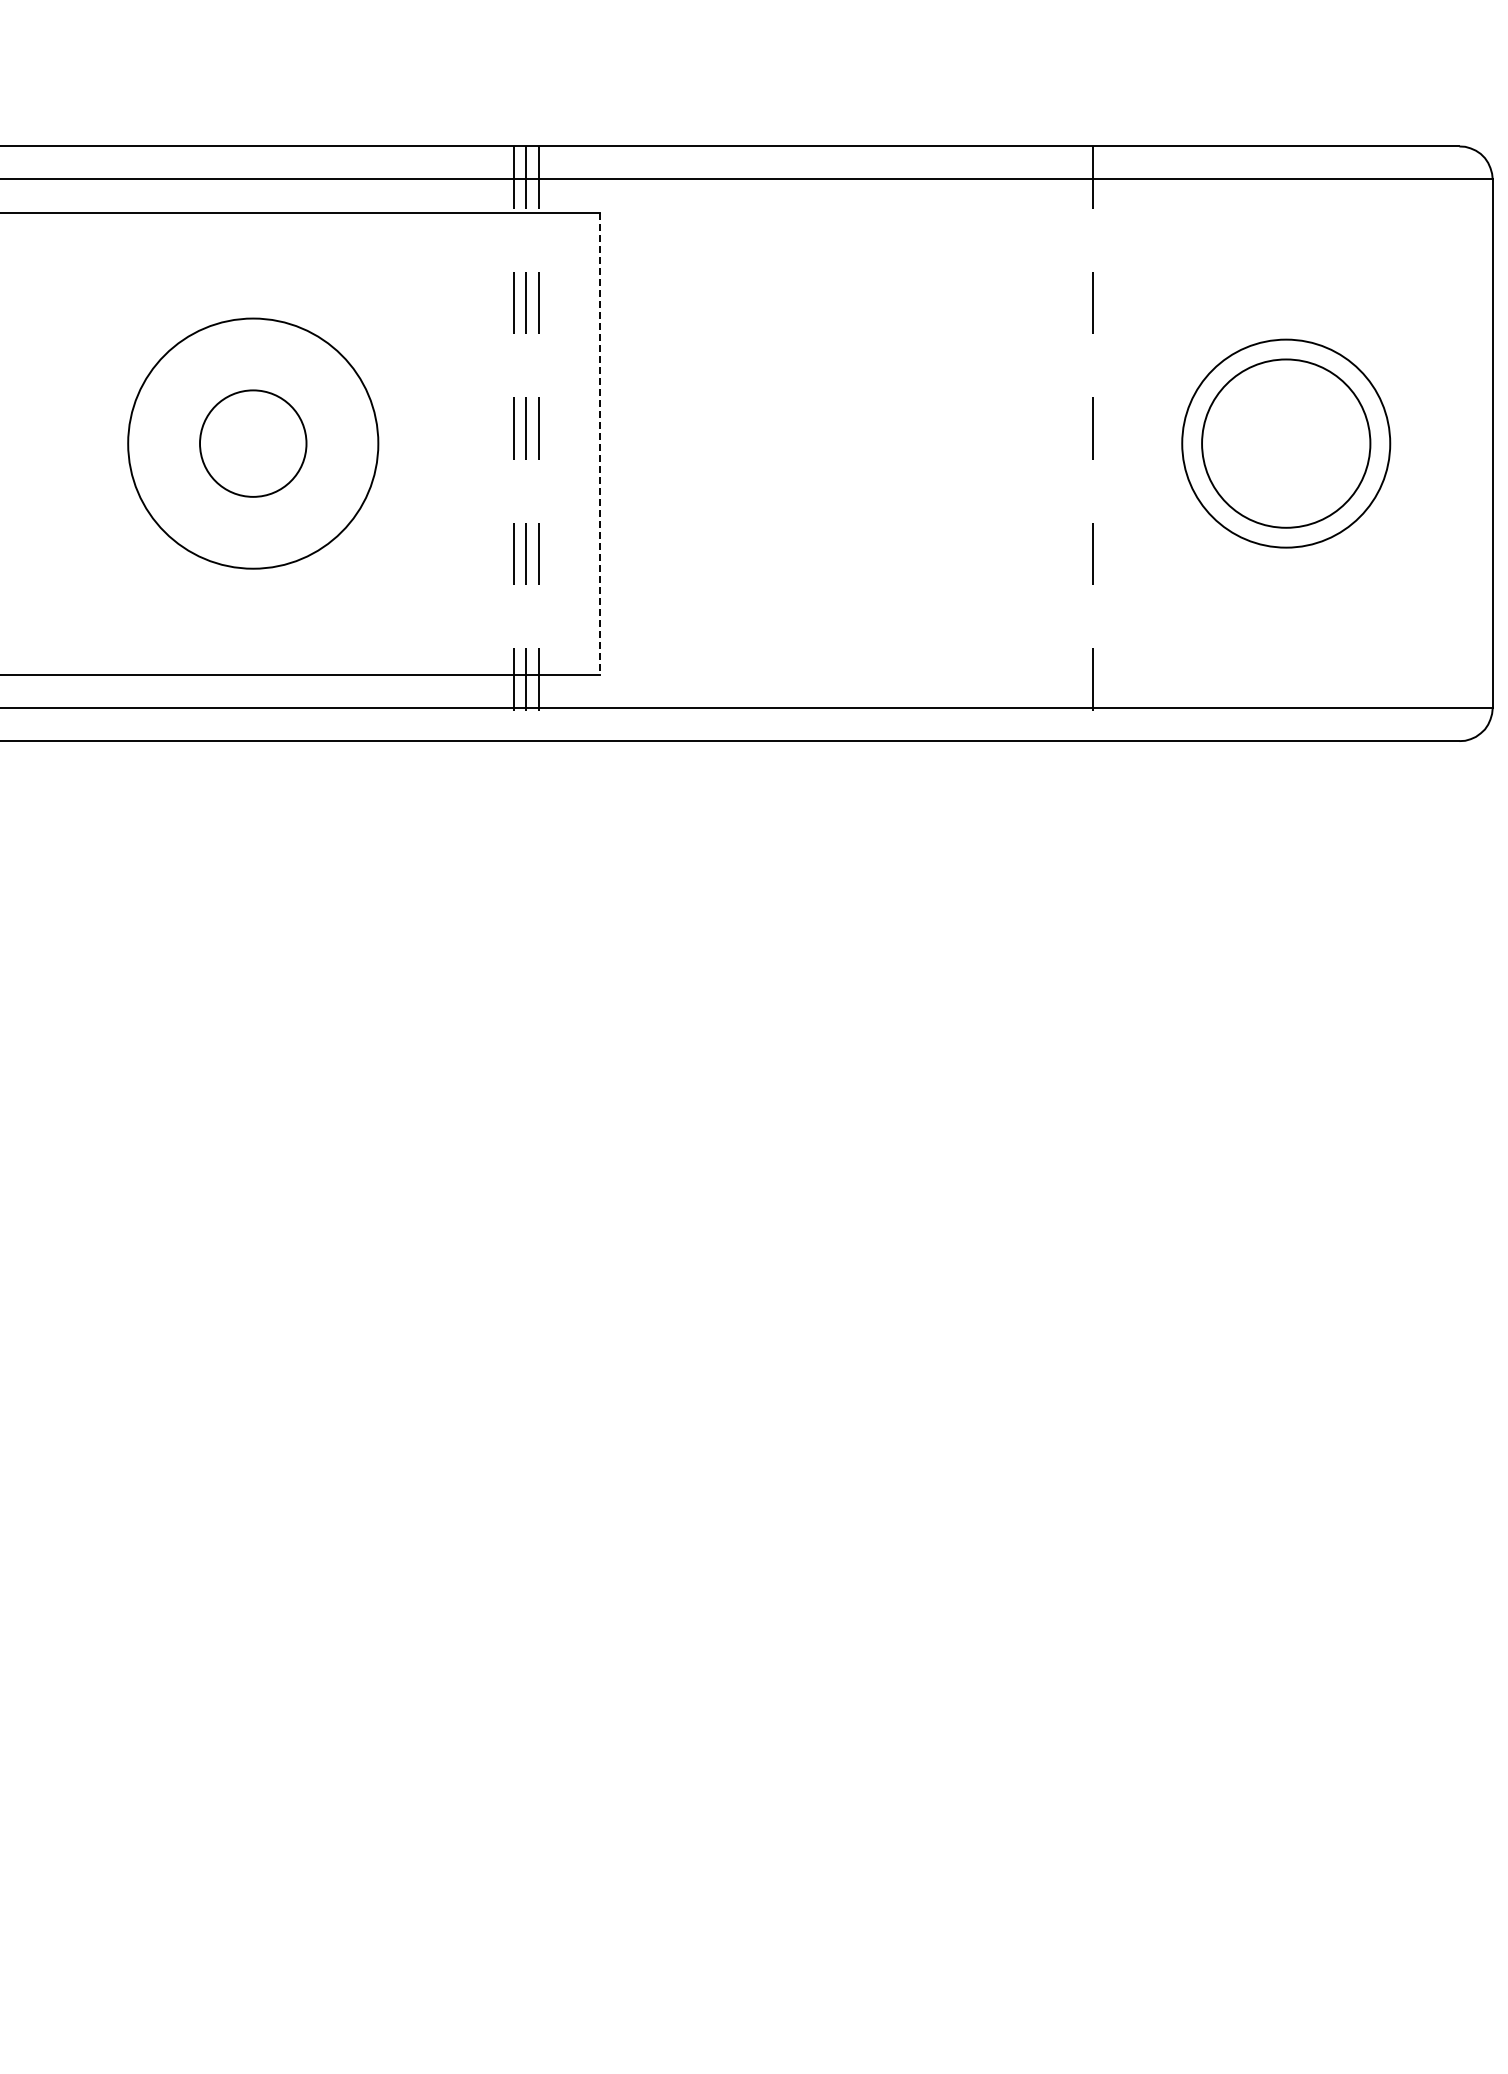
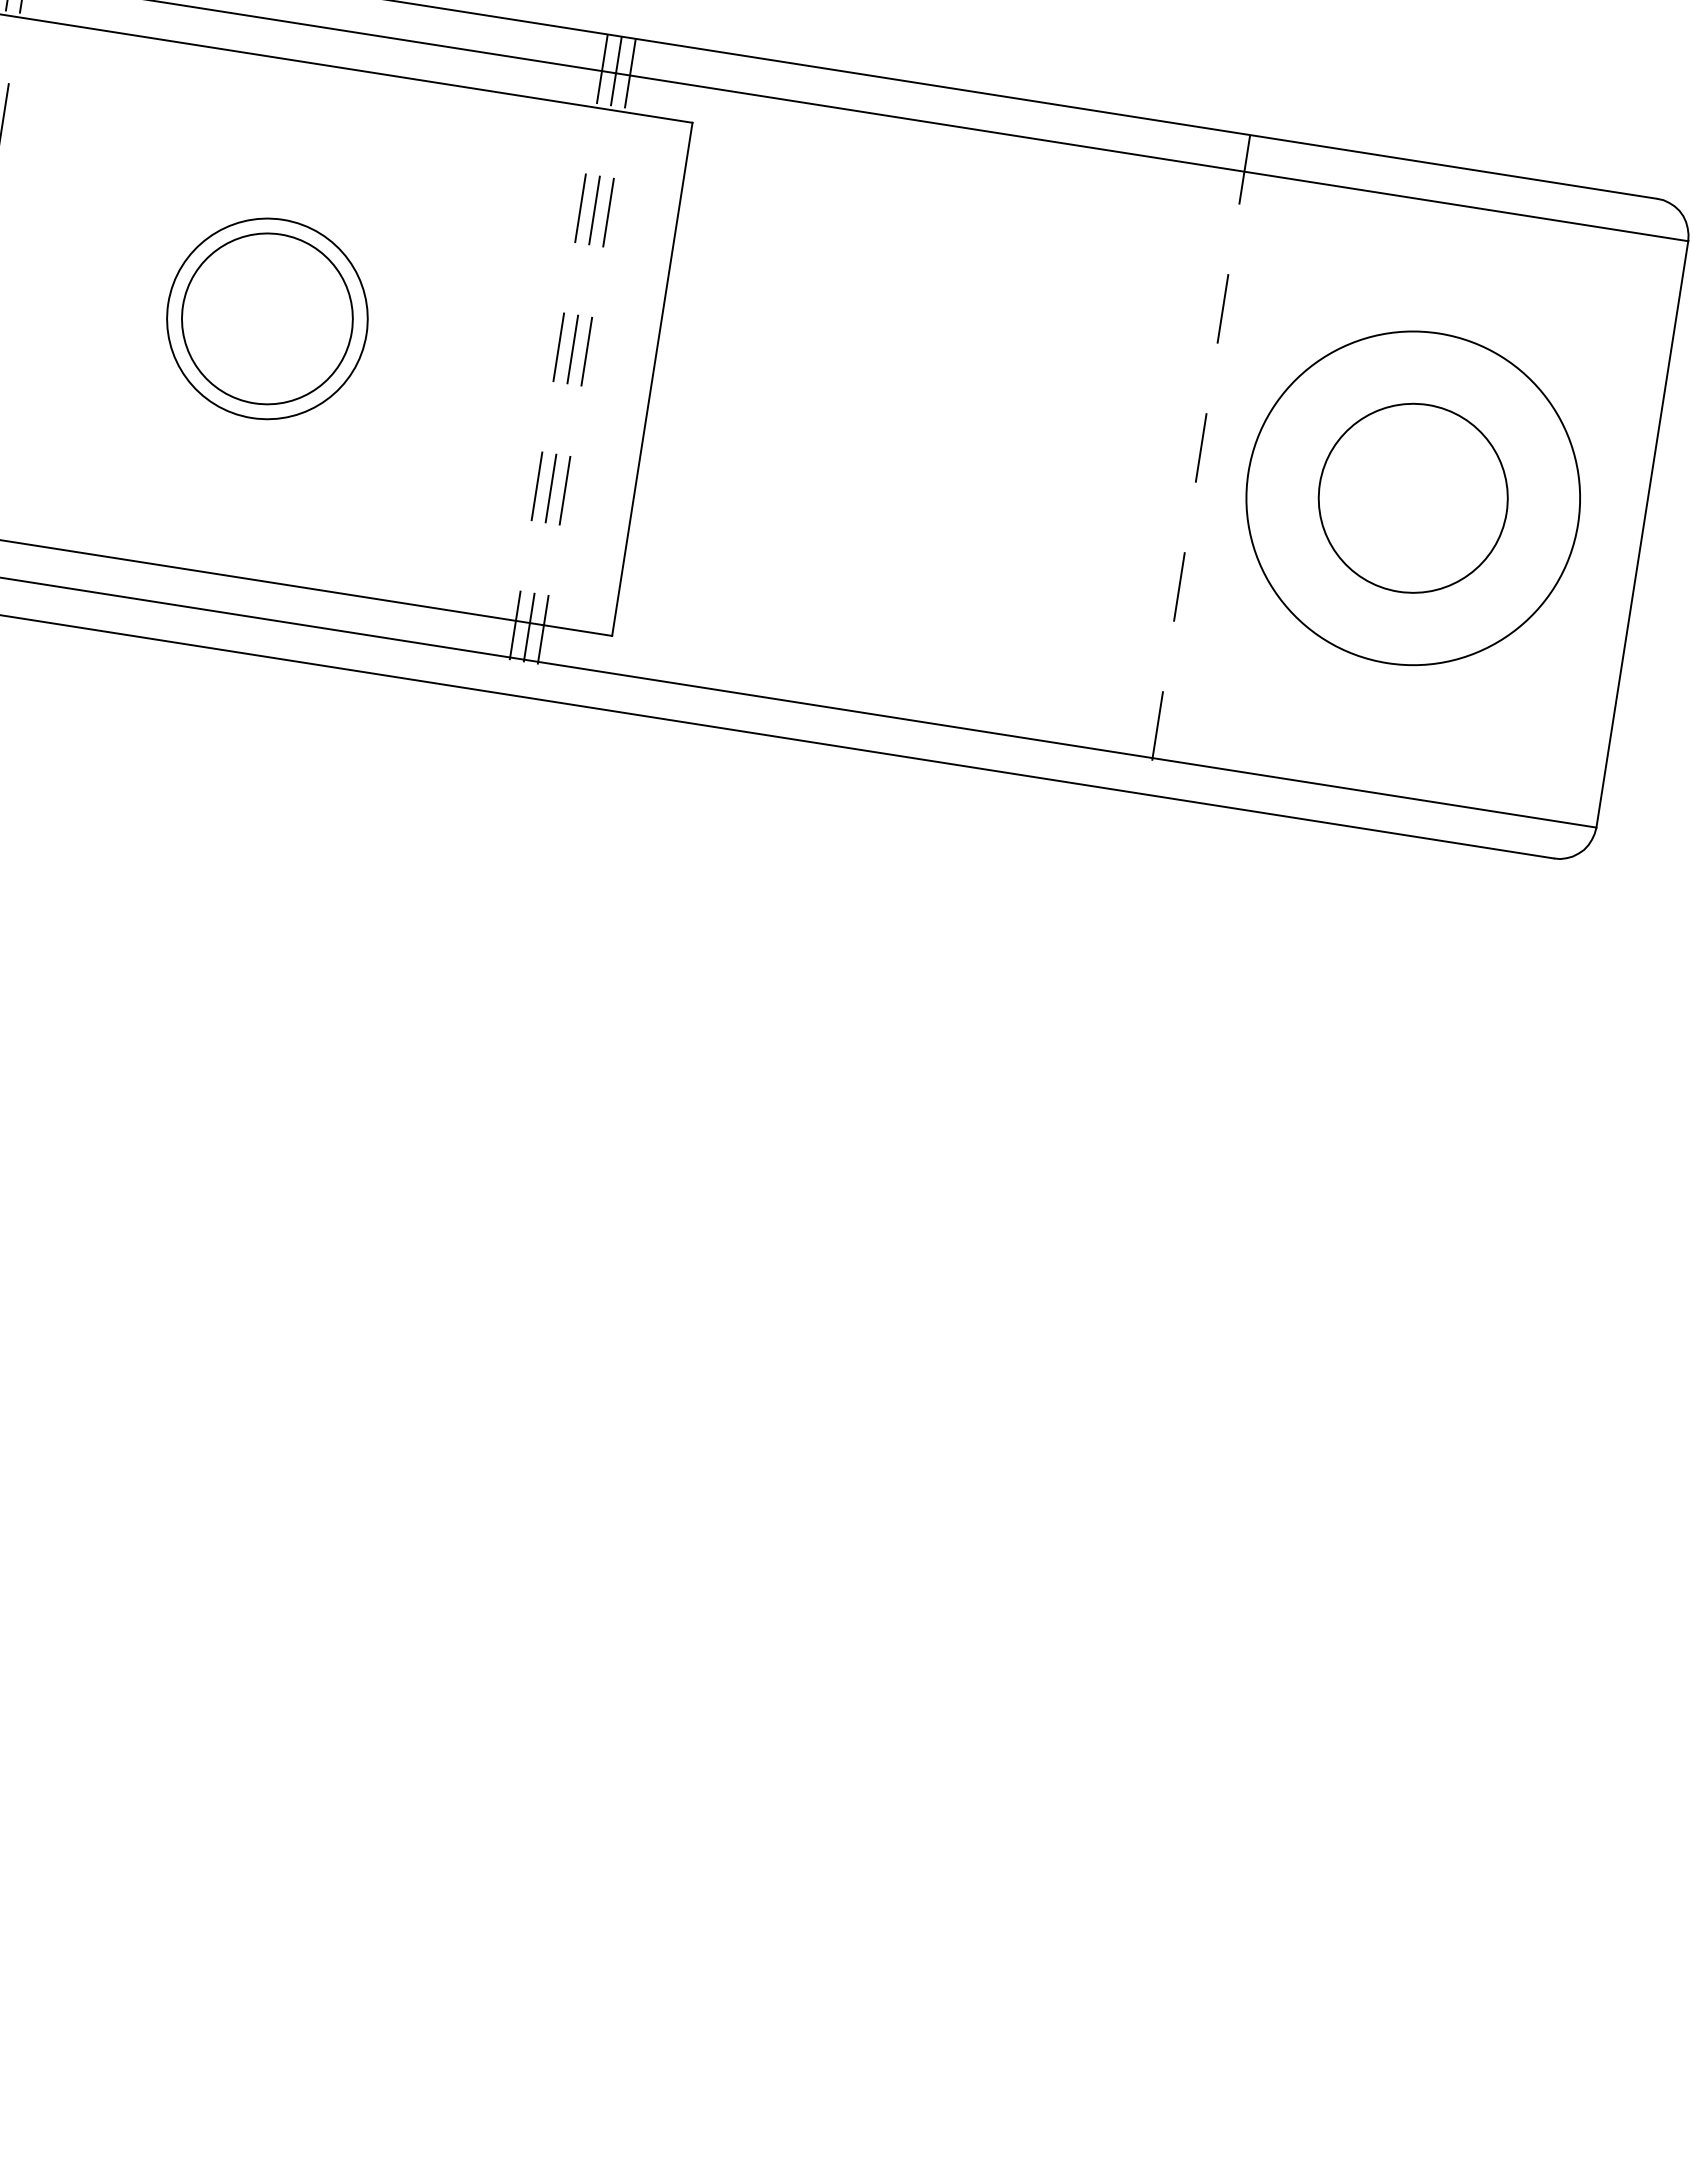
circle: (252, 443) -> (266, 318), size x0.71
circle: (253, 443) -> (267, 318), size x1.43
circle: (1285, 443) -> (1412, 498), size x1.43
line: (600, 444) -> (652, 380), dashed -> solid

